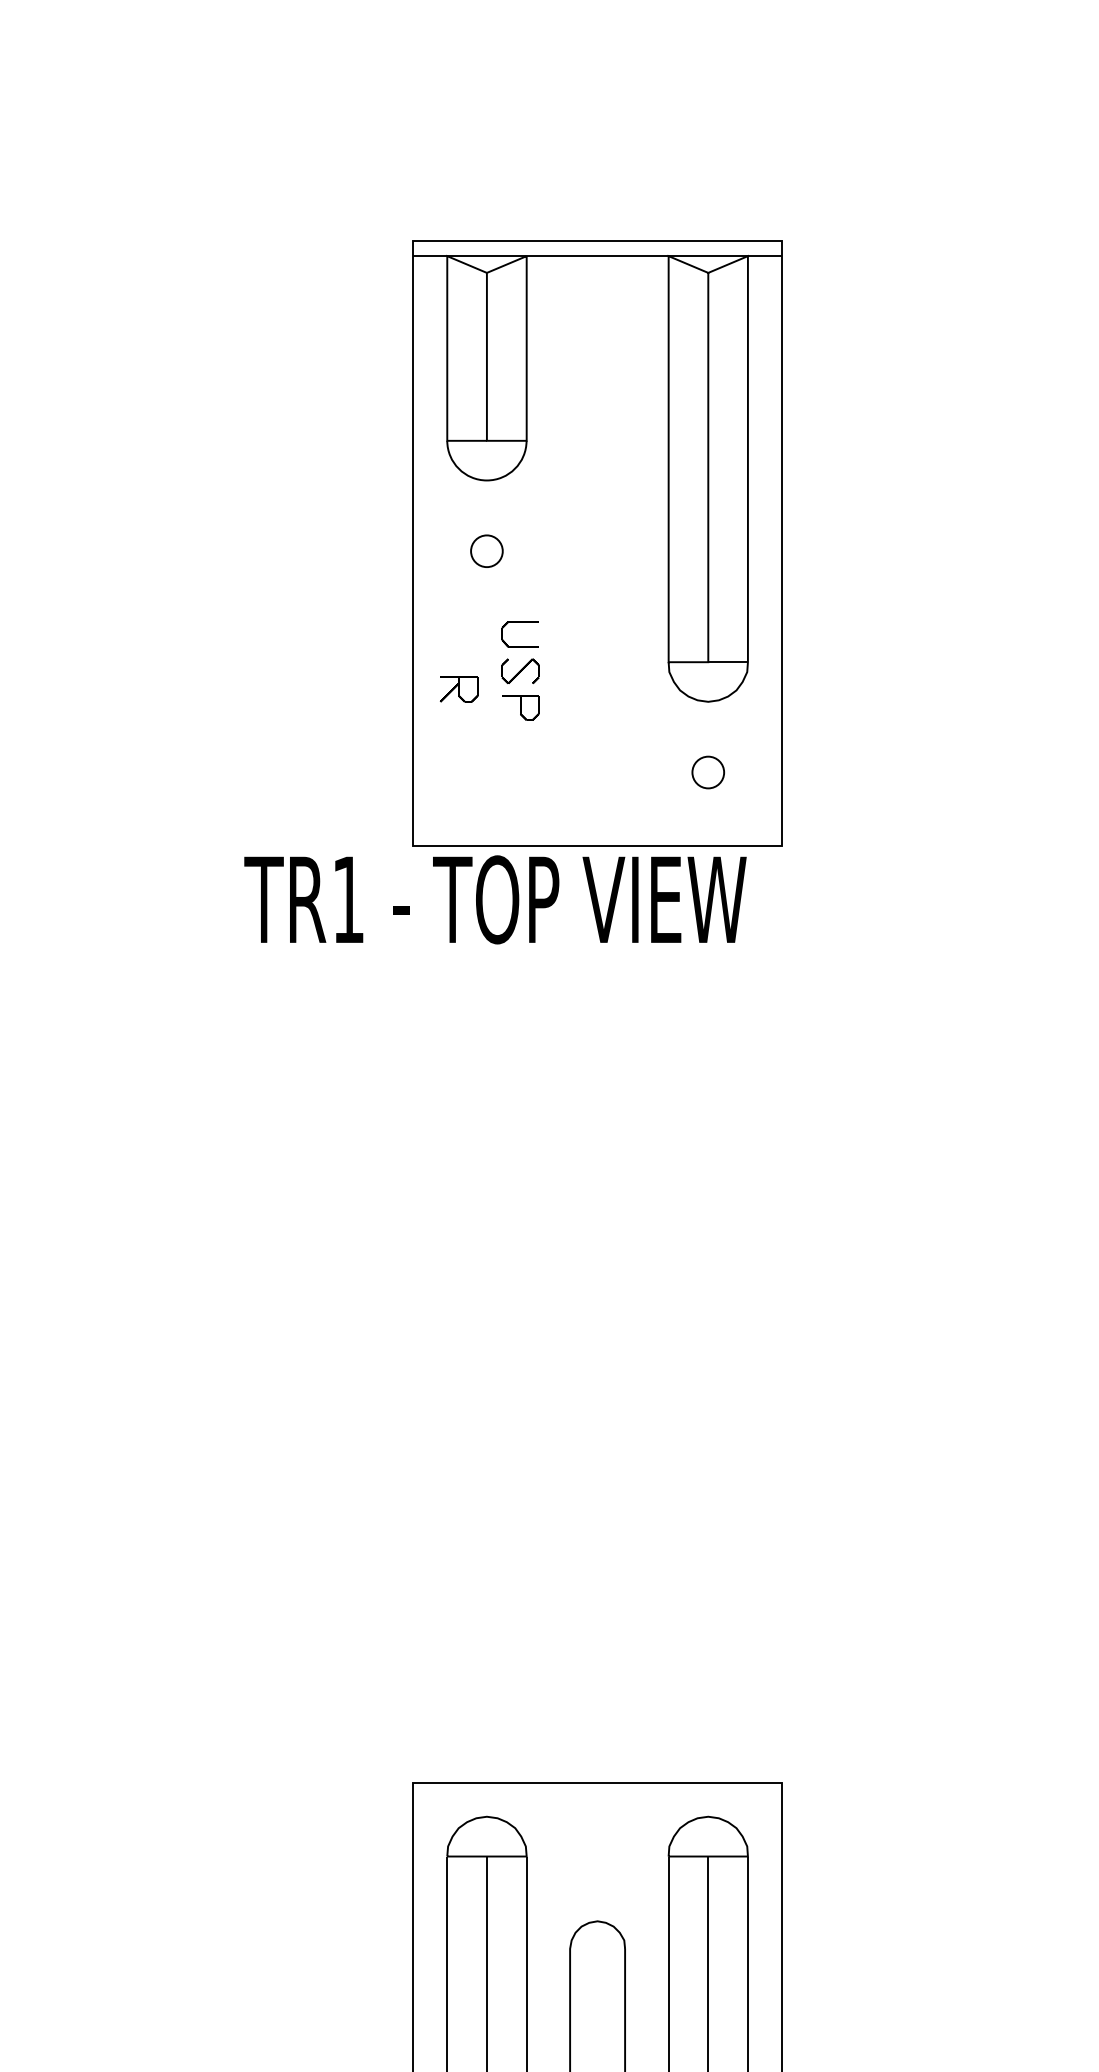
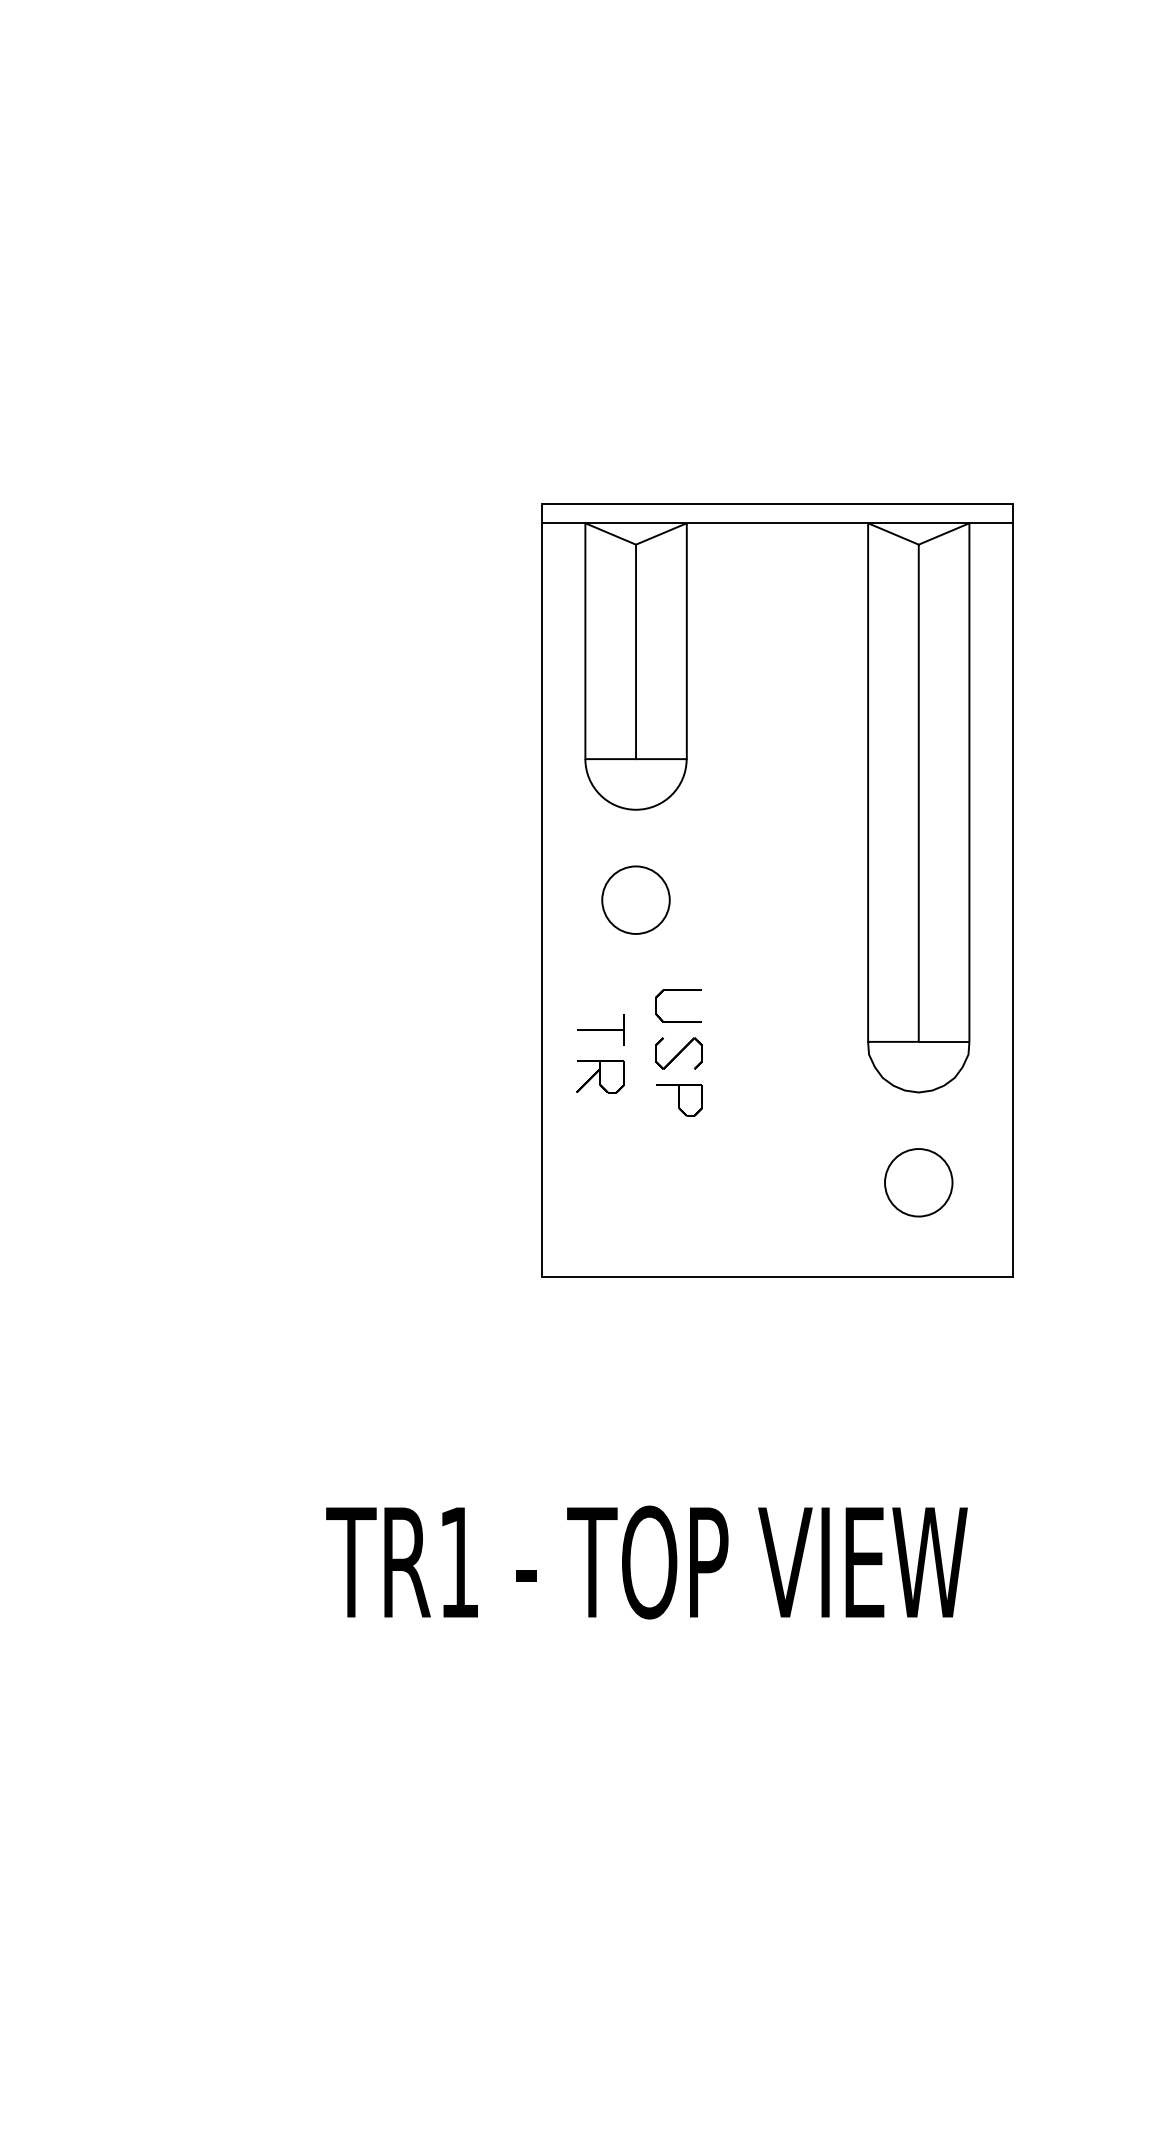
circle: (486, 550) -> (635, 899), size x1.67
part: (459, 652) -> (600, 1029), added
circle: (707, 772) -> (917, 1182), size x1.67
text: (495, 899) -> (646, 1562), moved

